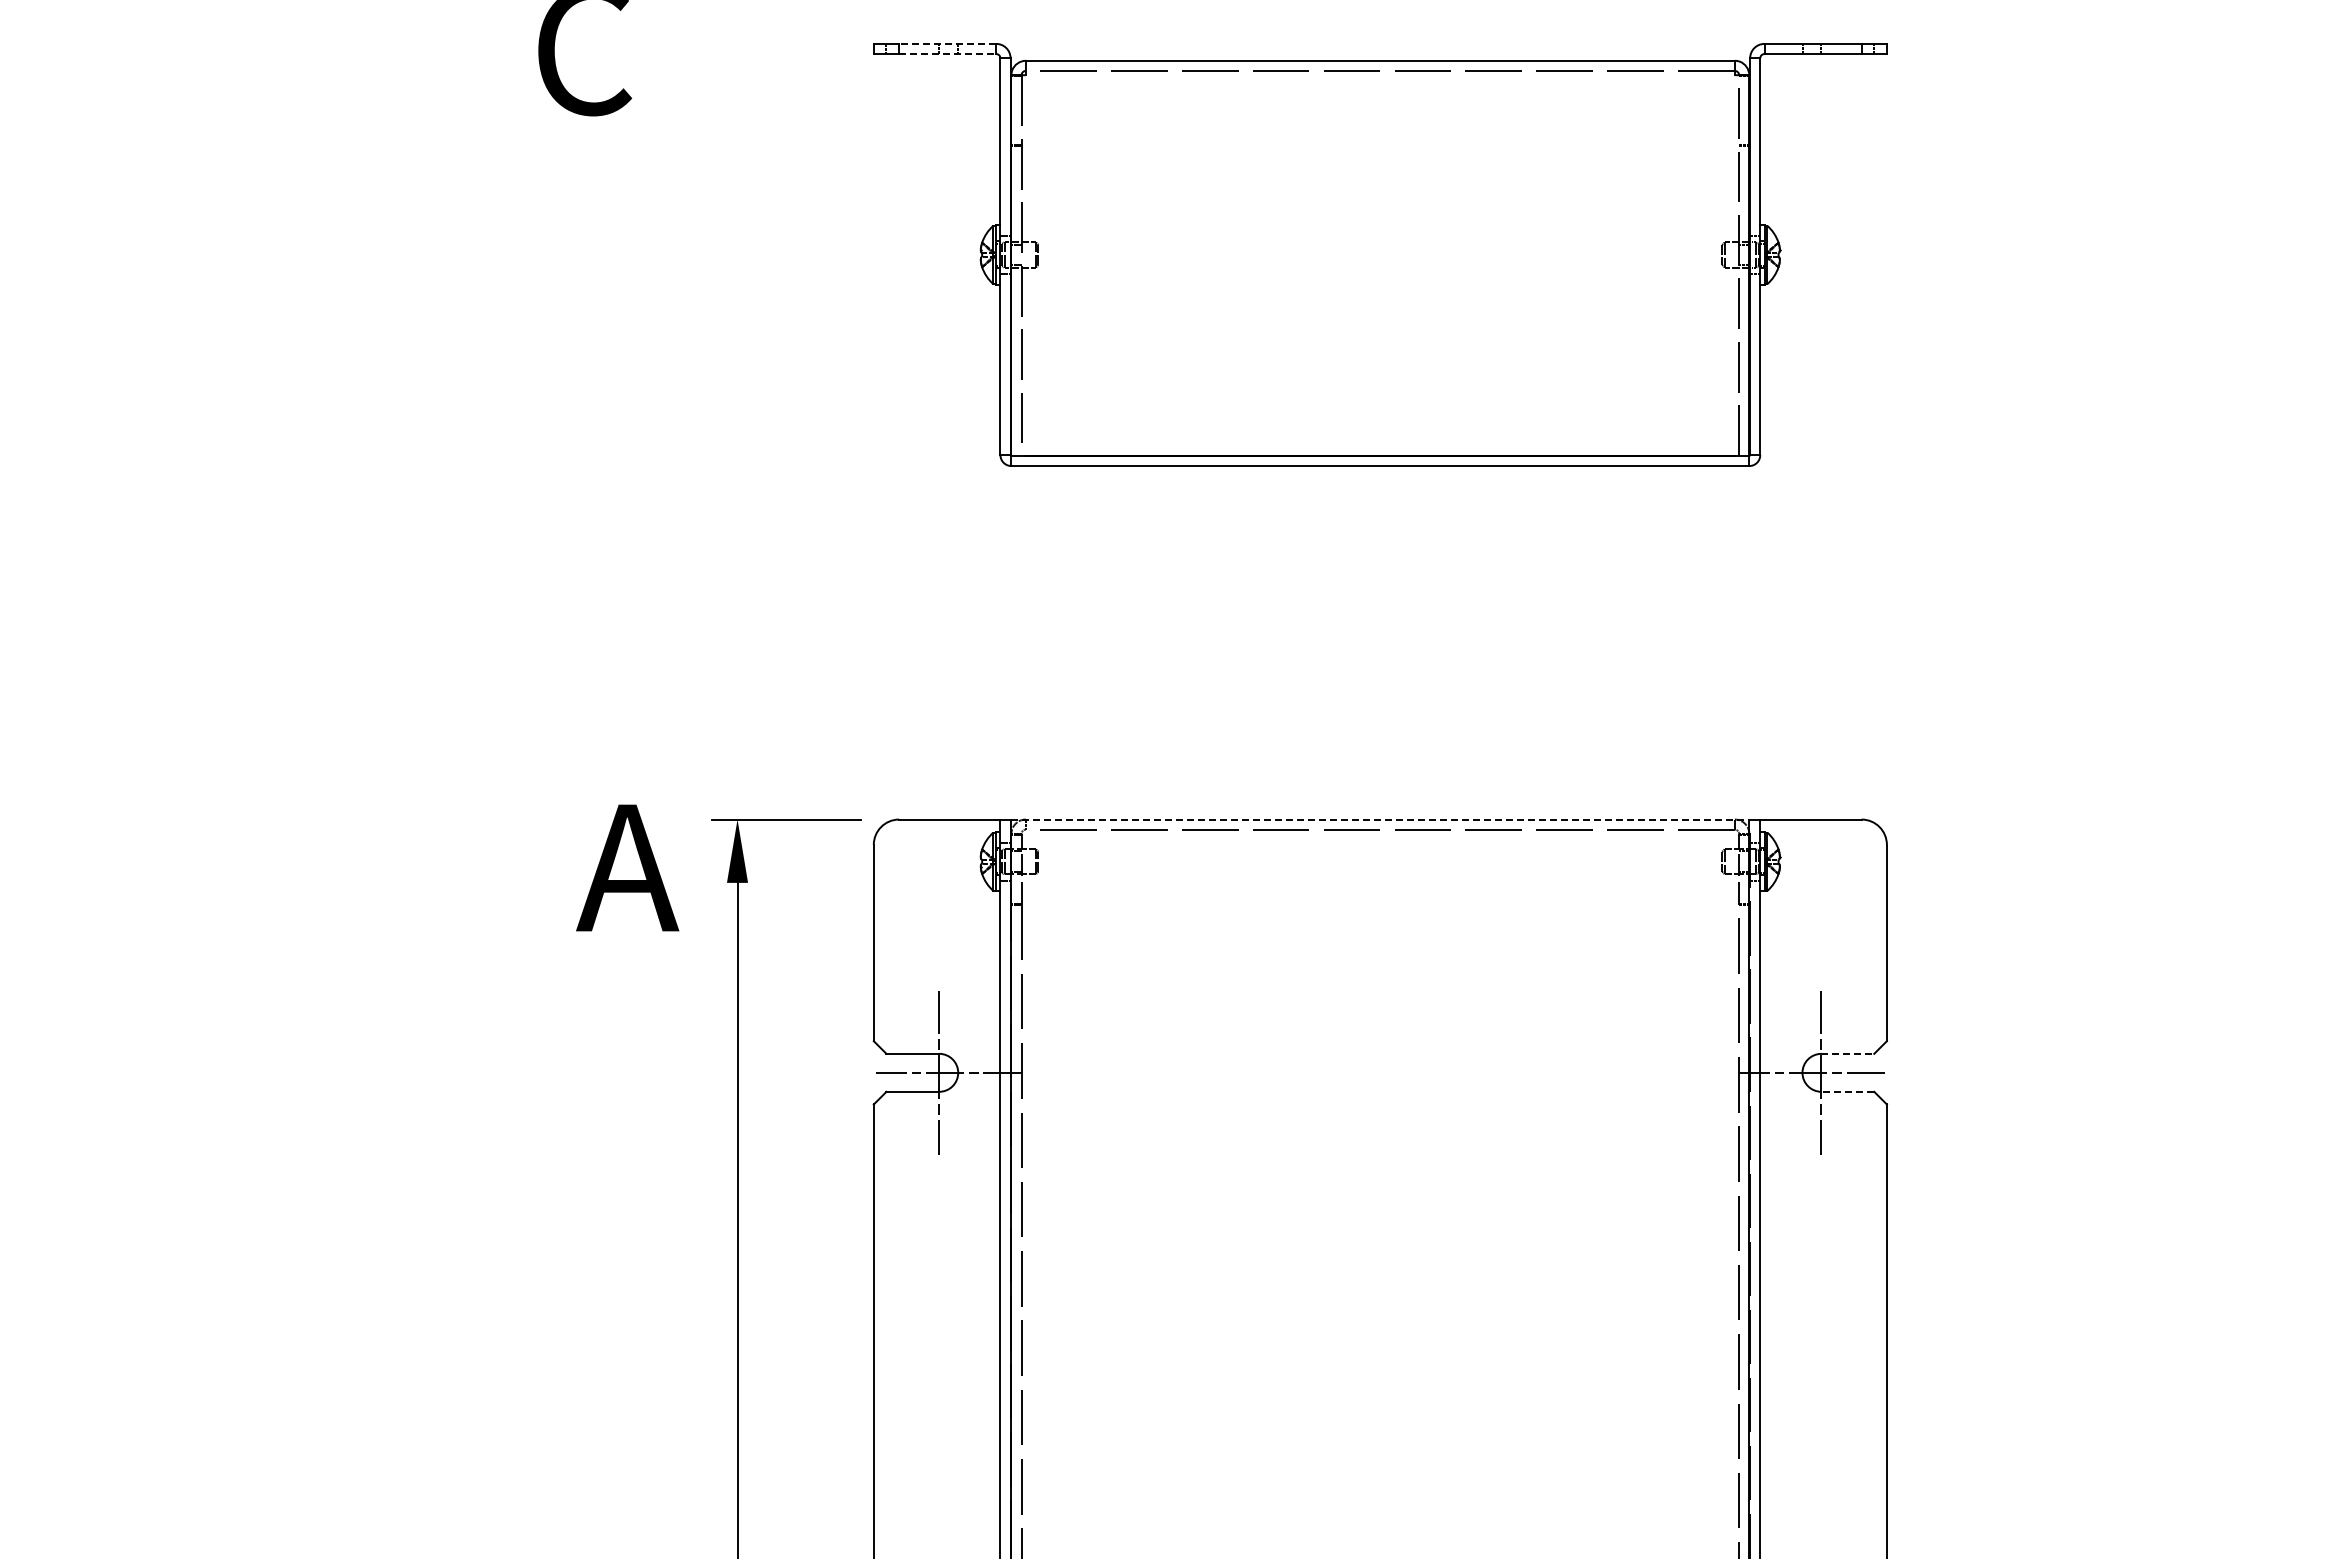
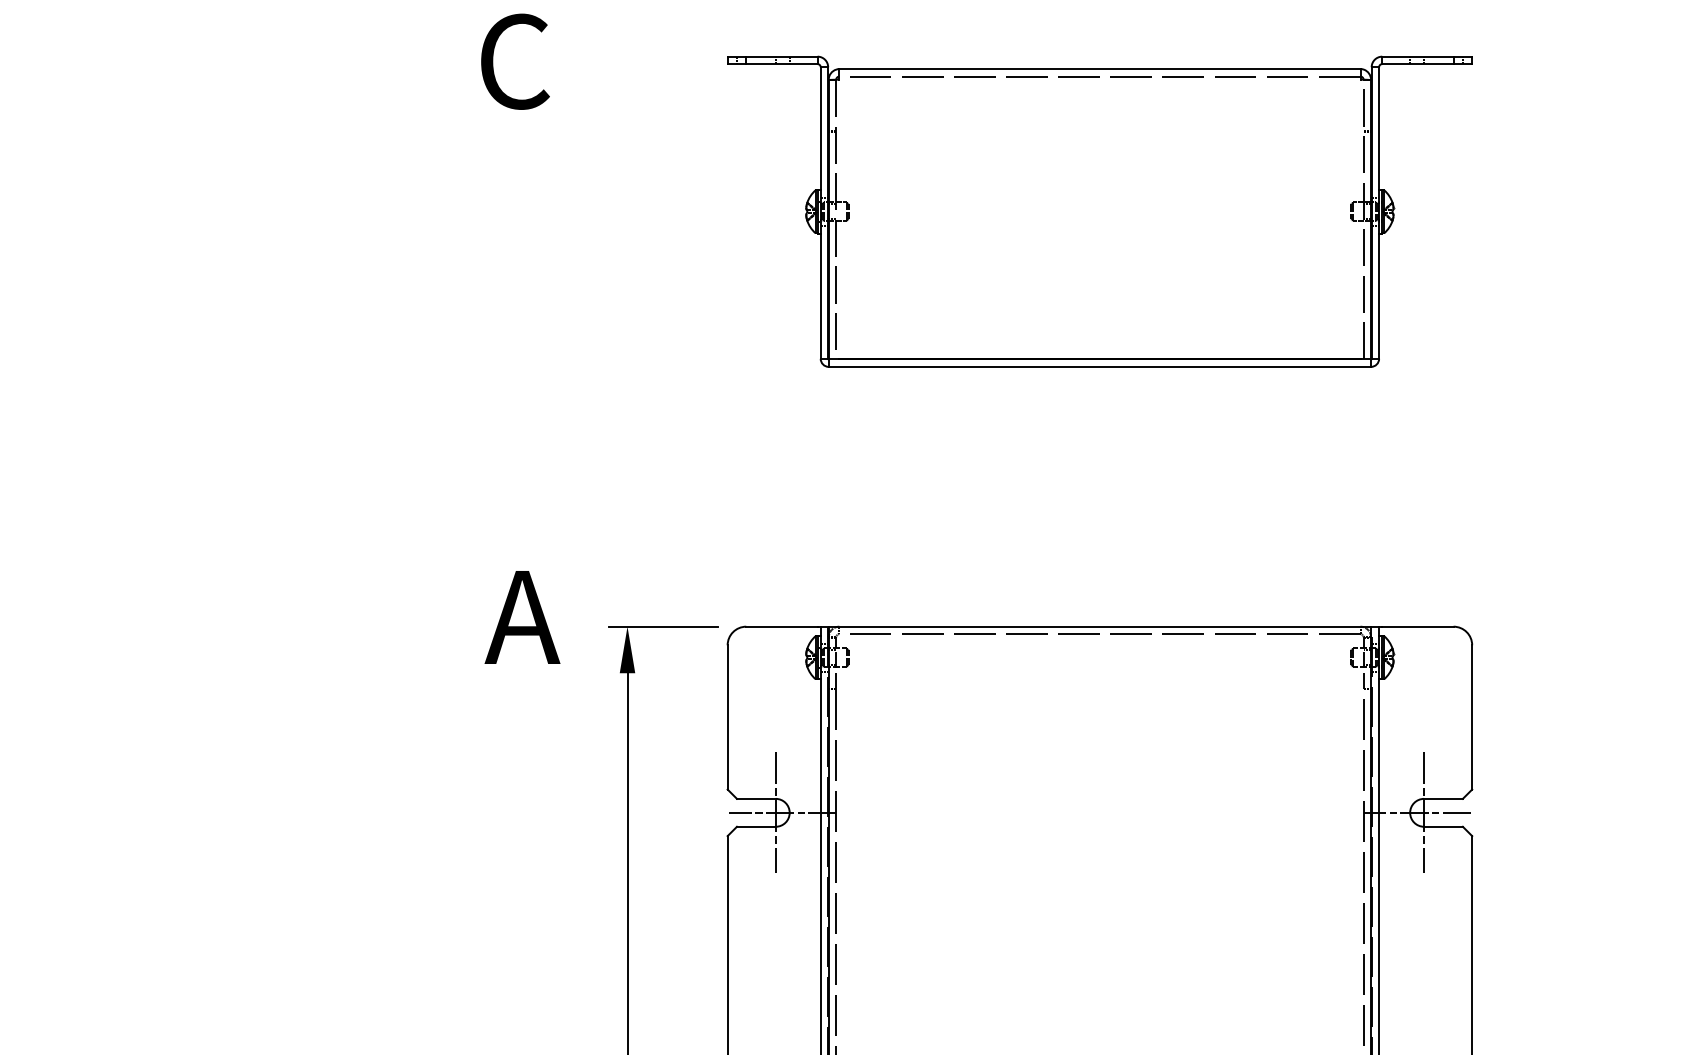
line: (947, 43) -> (781, 56), dashed -> solid
line: (947, 54) -> (781, 64), dashed -> solid
line: (1380, 819) -> (1100, 626), dashed -> solid
text: (627, 867) -> (522, 617), moved
line: (1848, 1053) -> (1443, 798), dashed -> solid
line: (1847, 1091) -> (1443, 826), dashed -> solid

